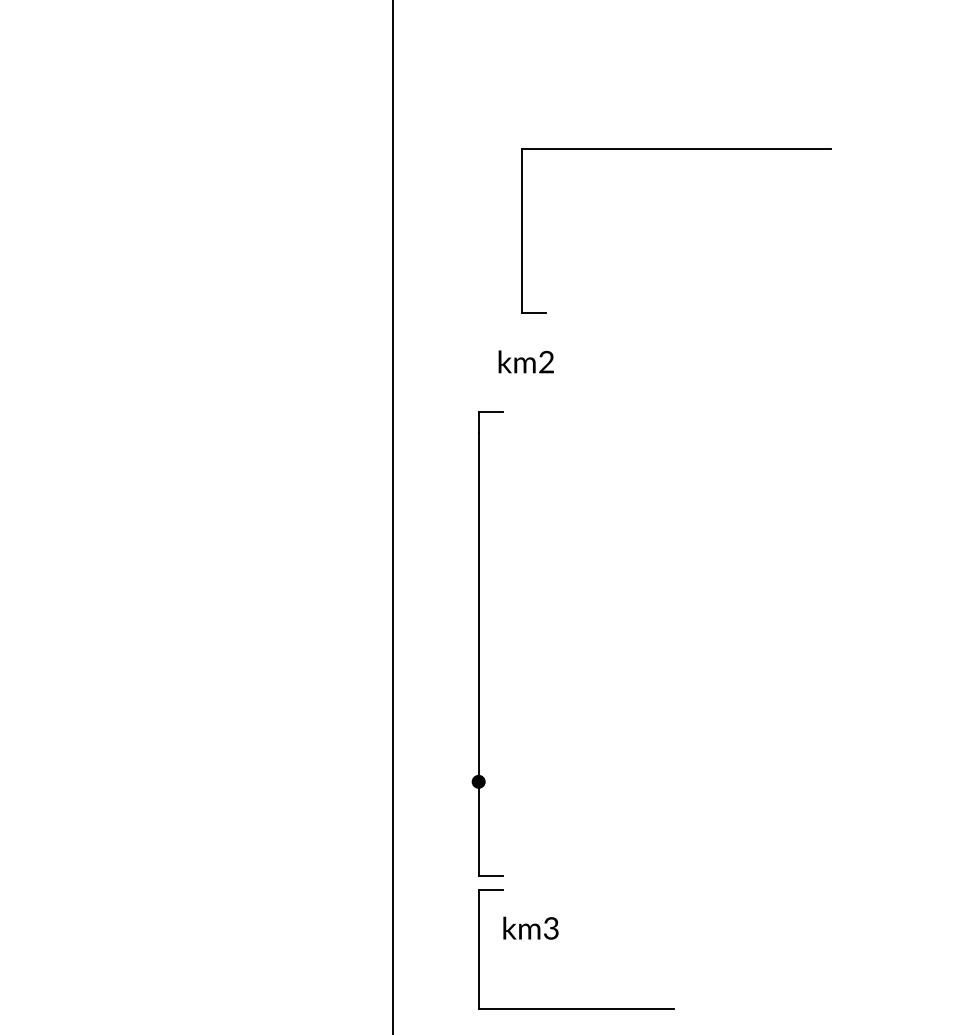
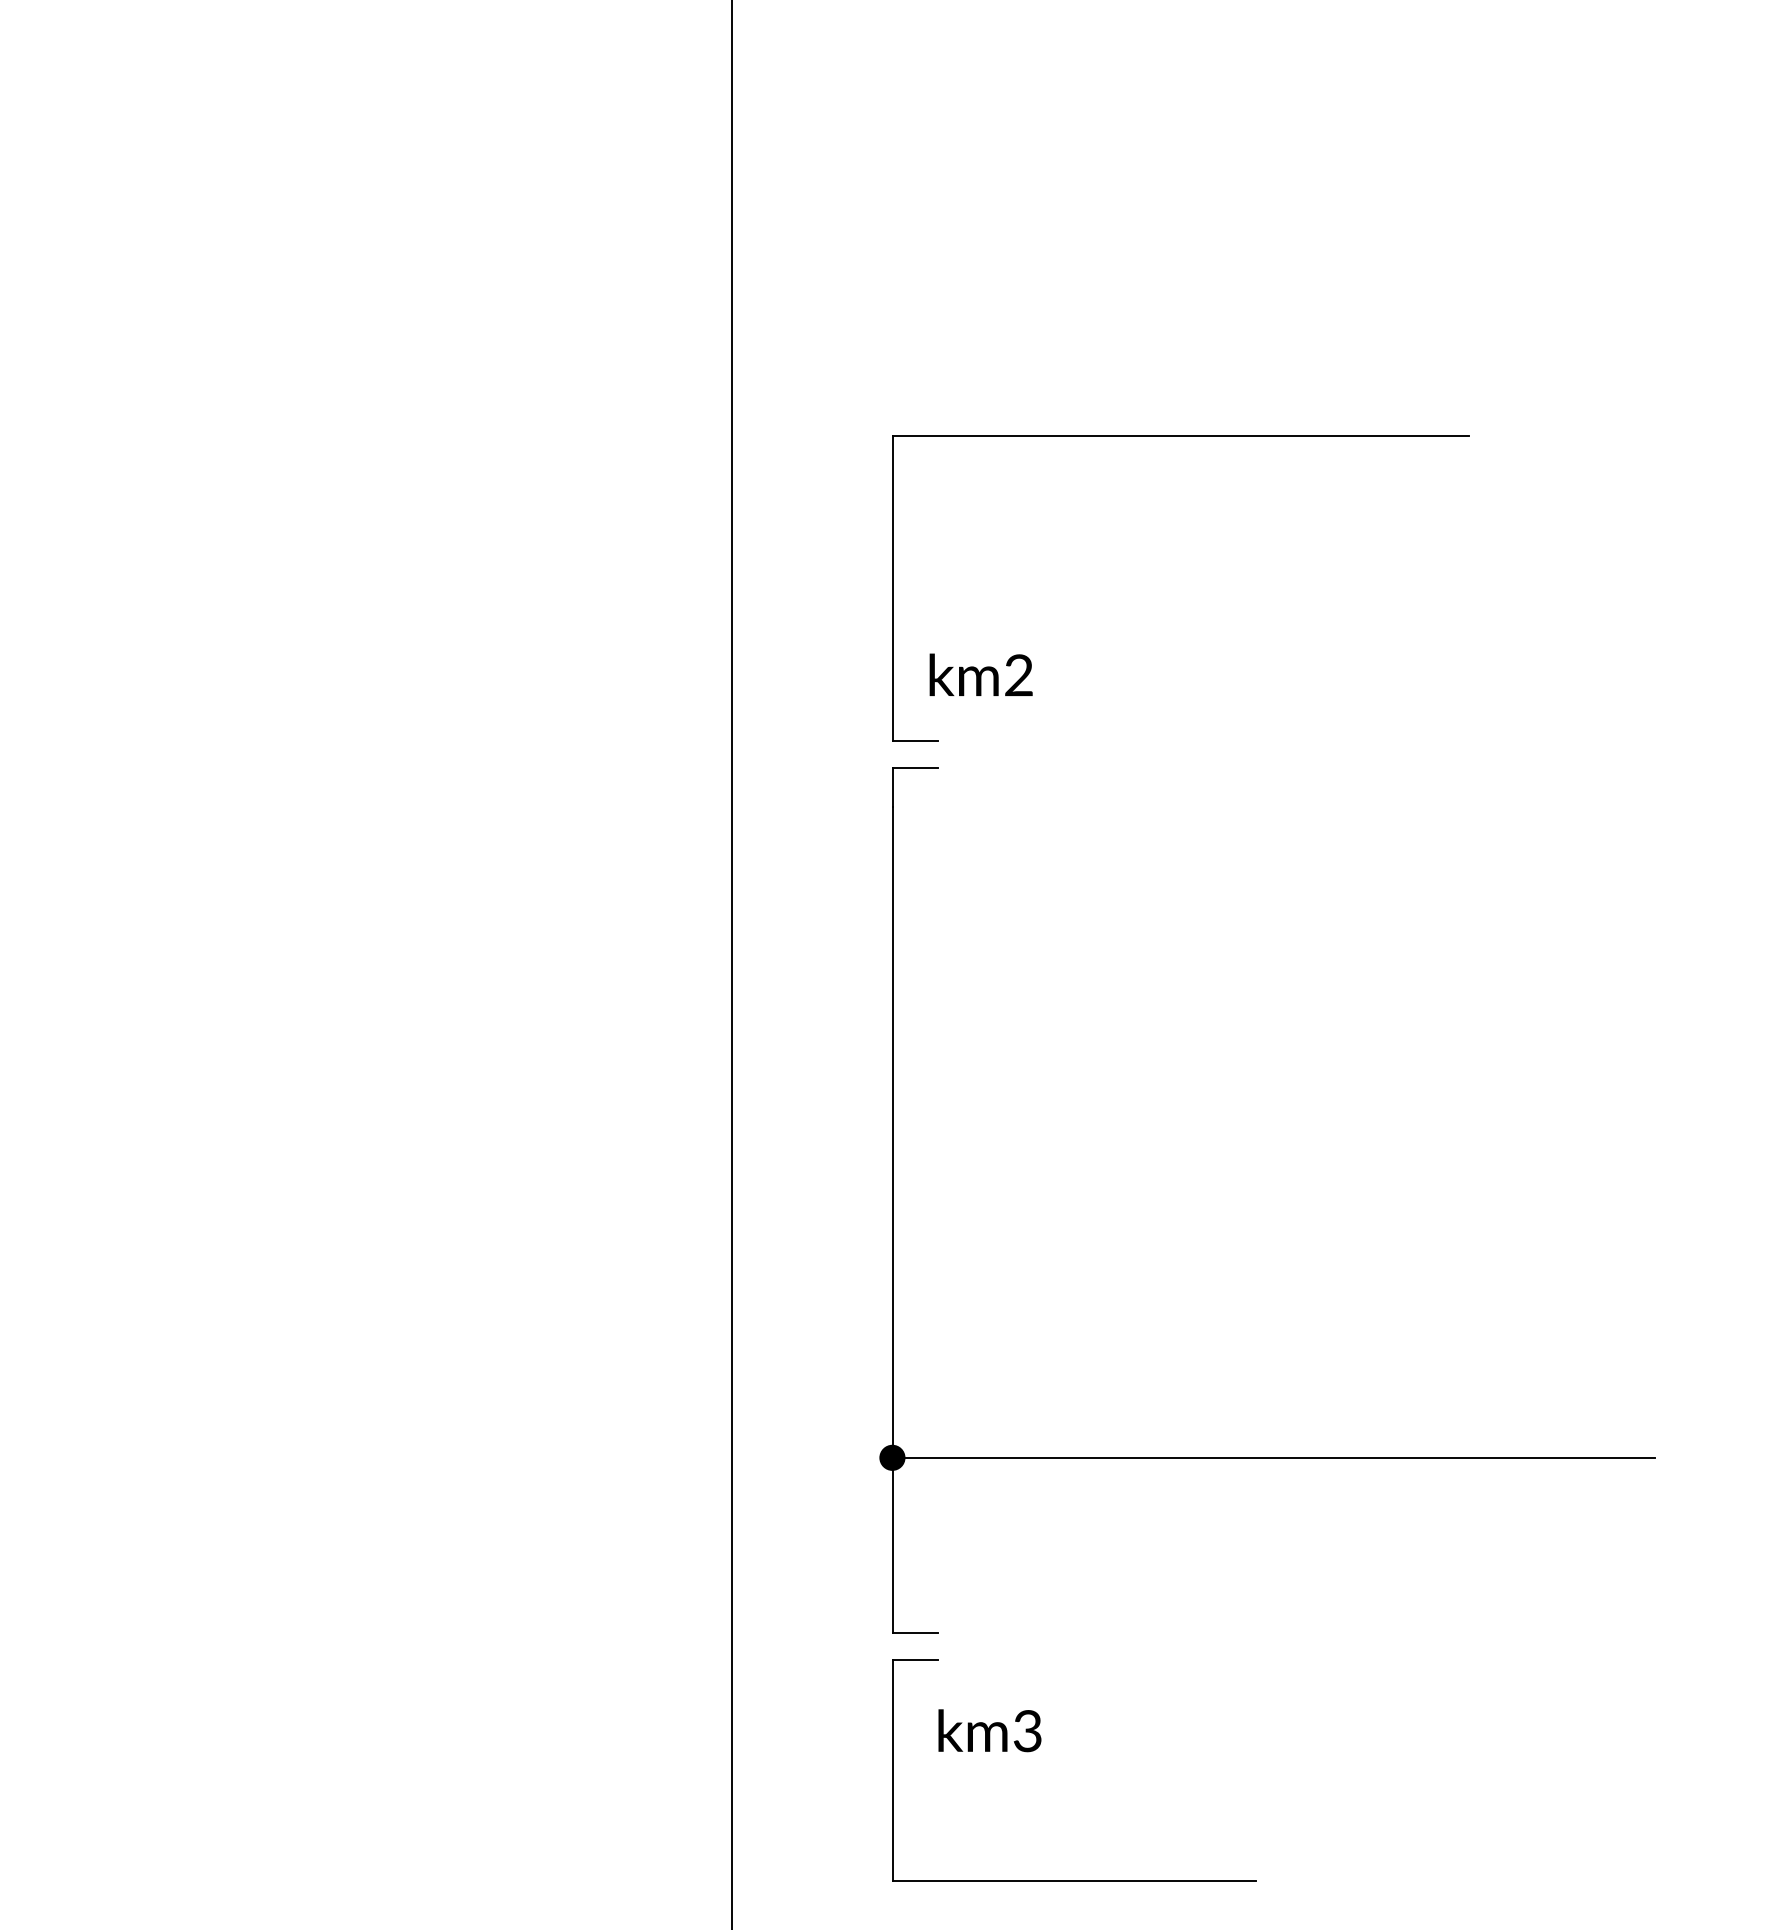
part: (676, 149) -> (1181, 437), moved
line: (682, 781) -> (1272, 1457), added

